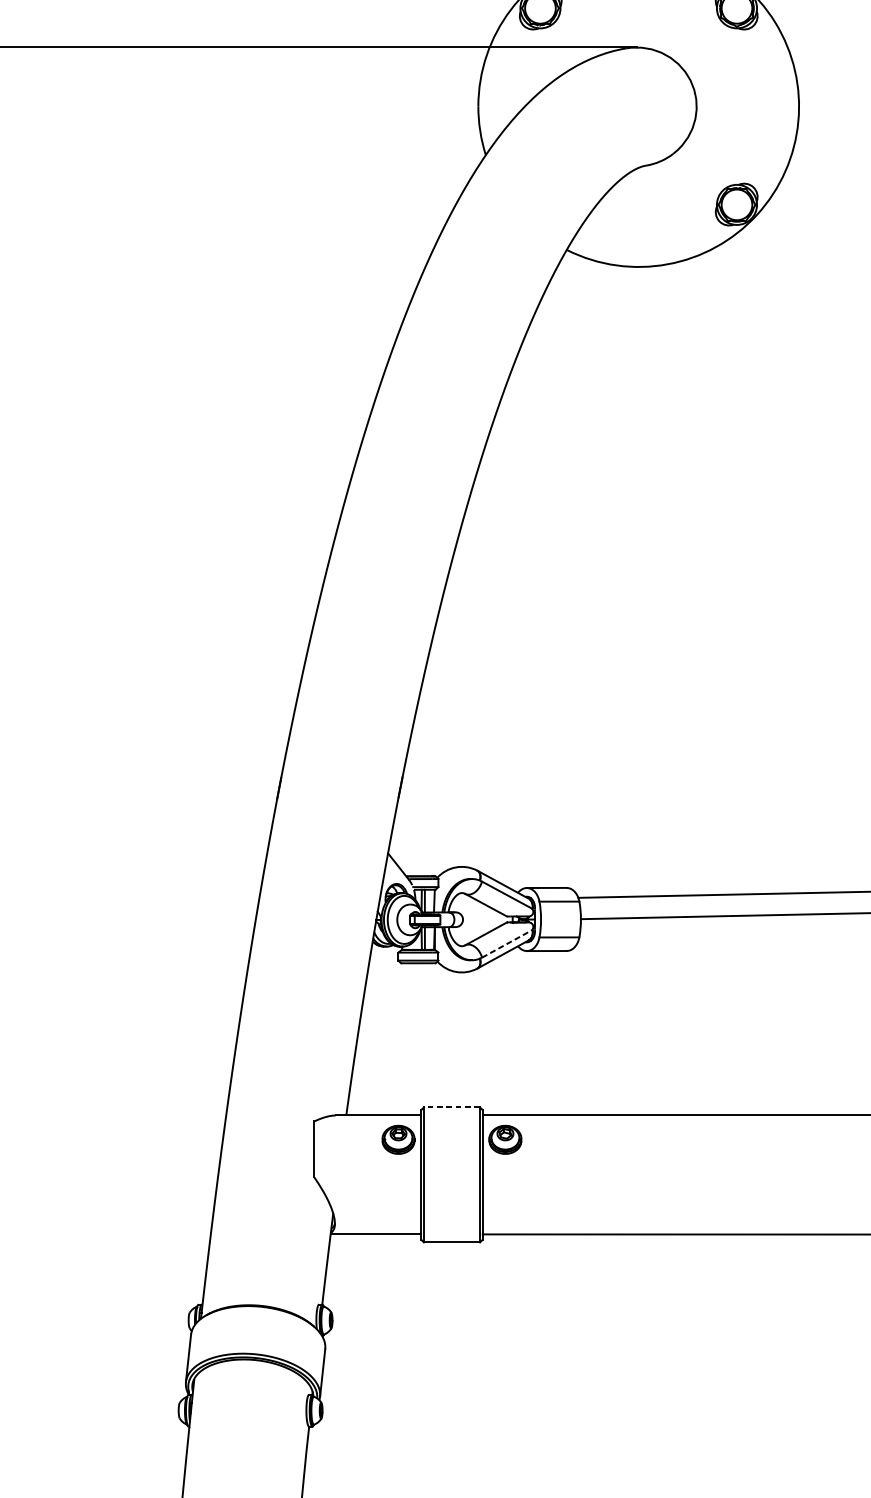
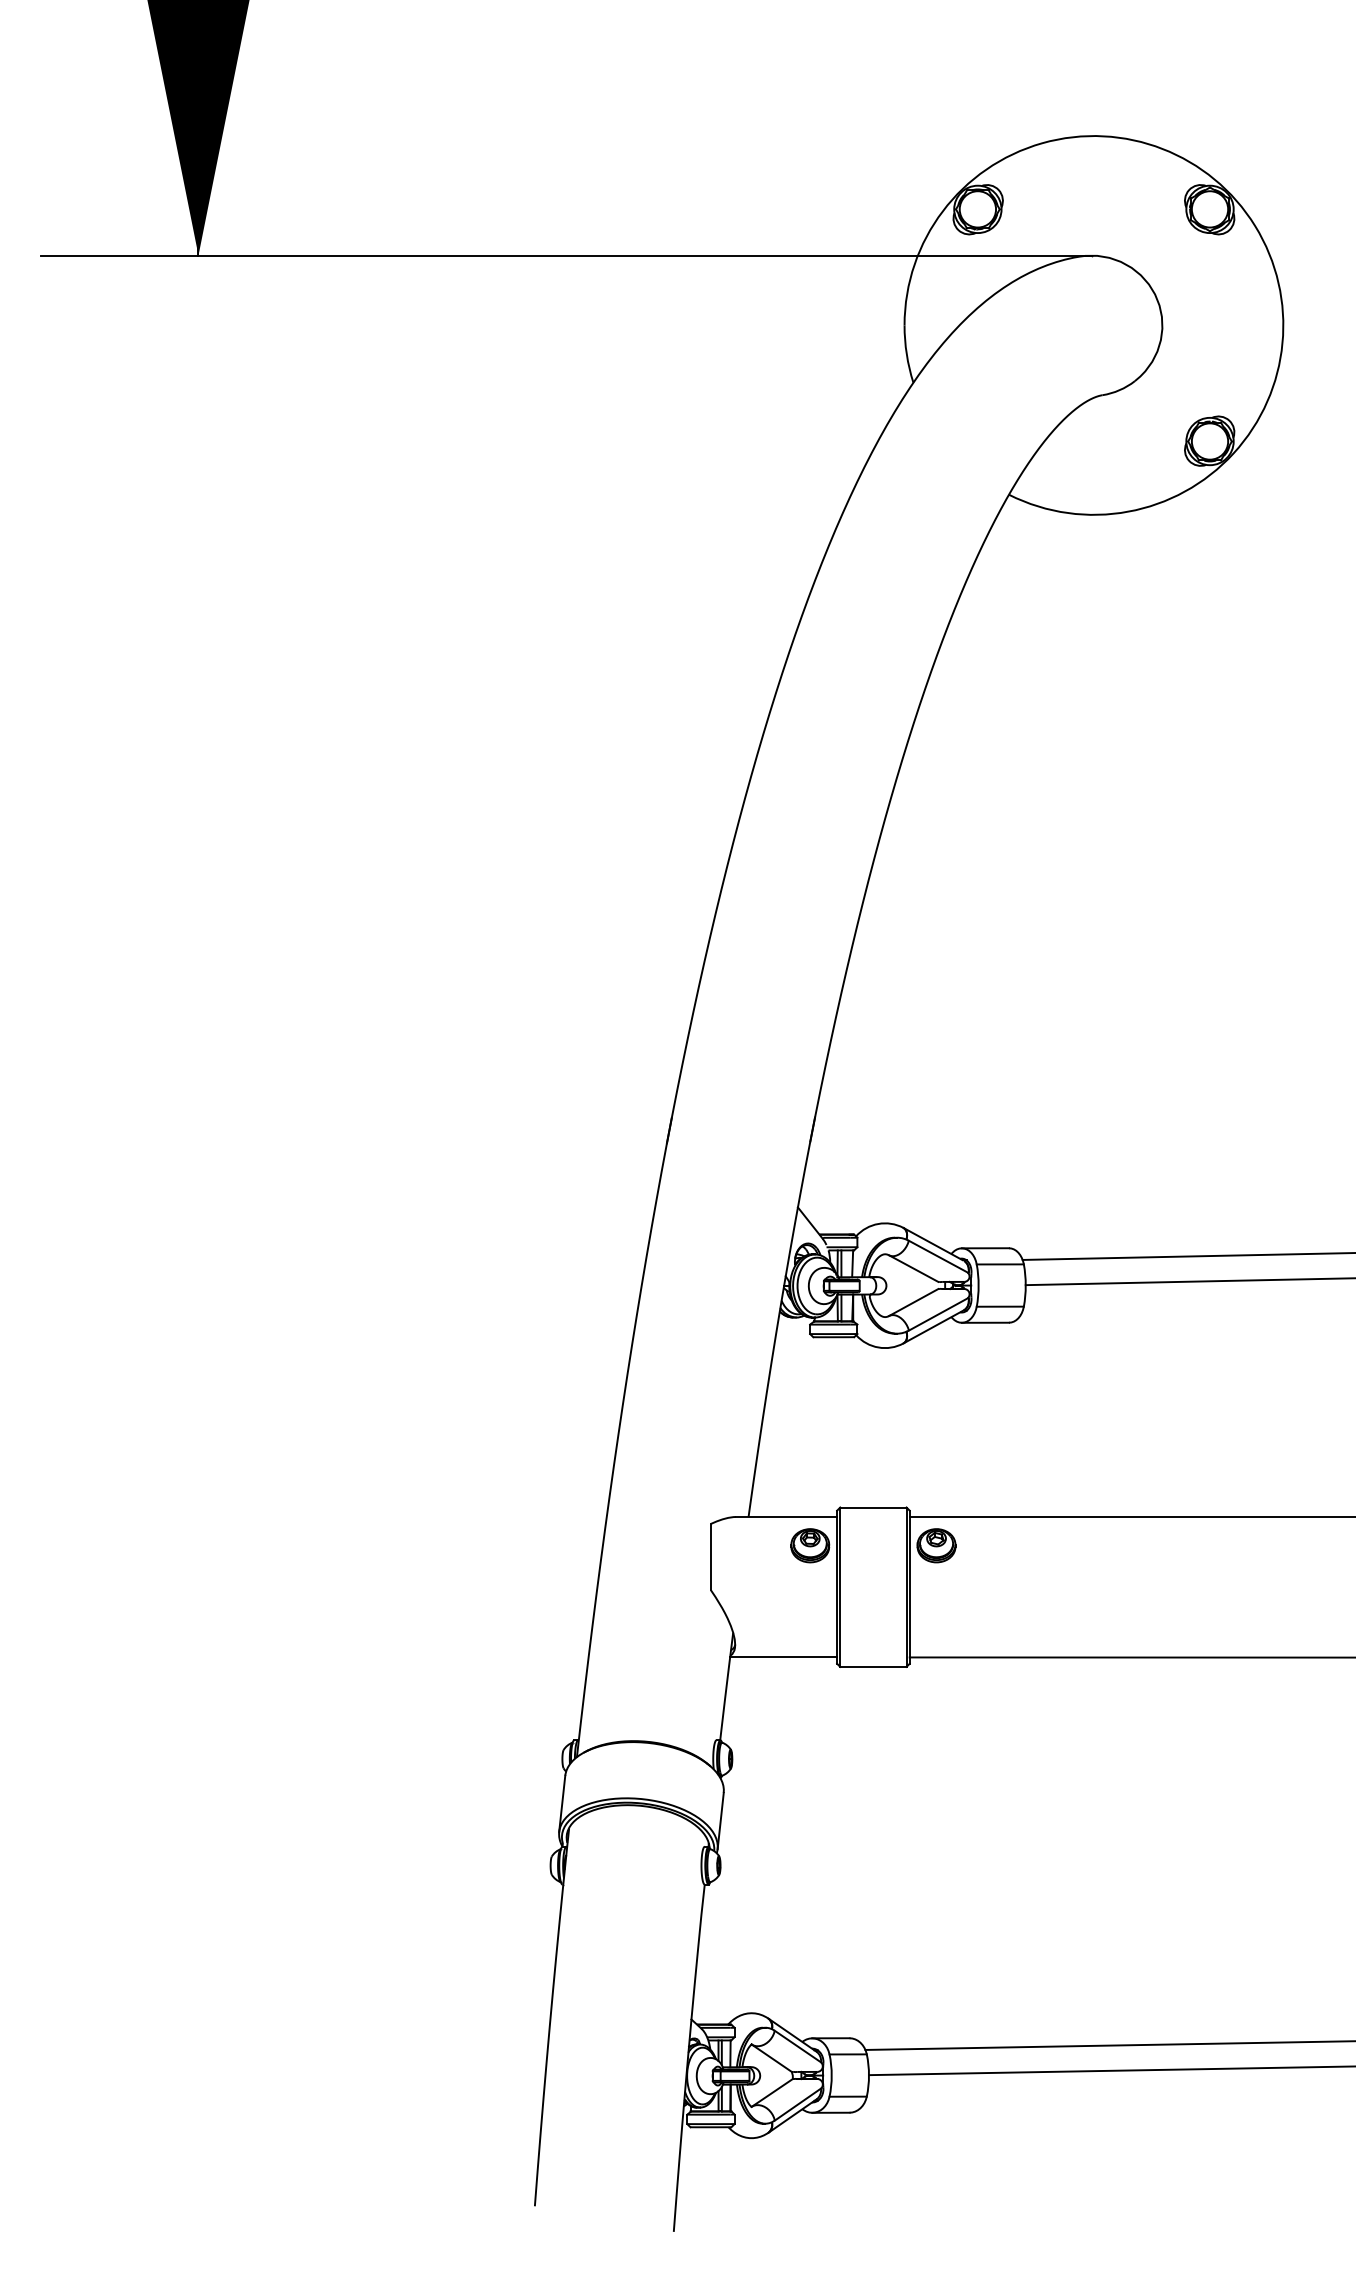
line: (507, 944) -> (938, 1314), dashed -> solid
line: (451, 1107) -> (872, 1507), dashed -> solid

